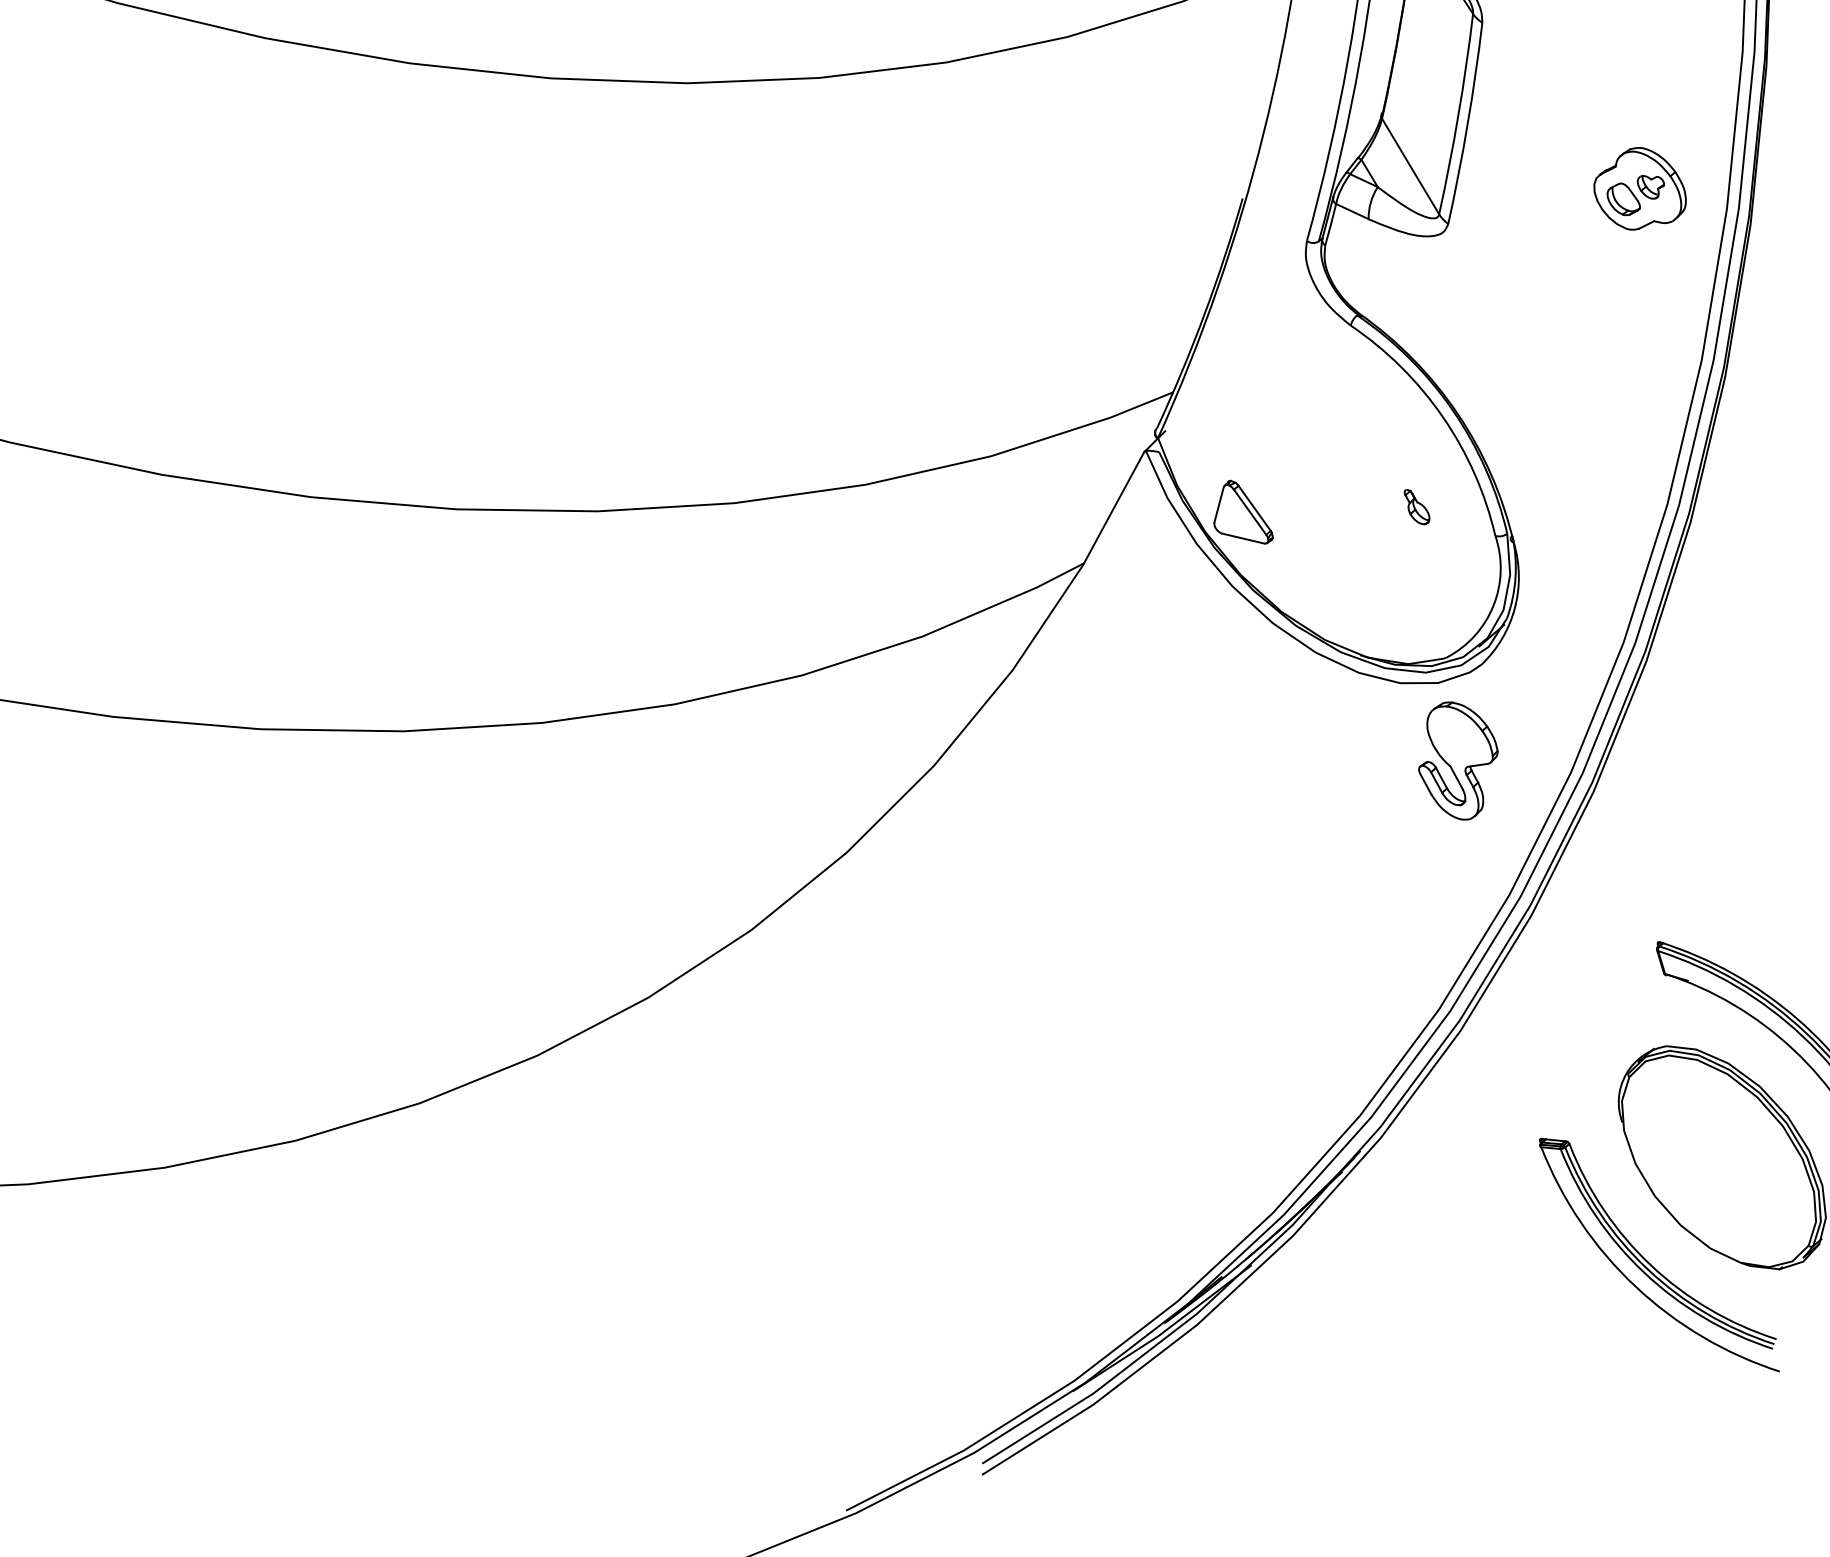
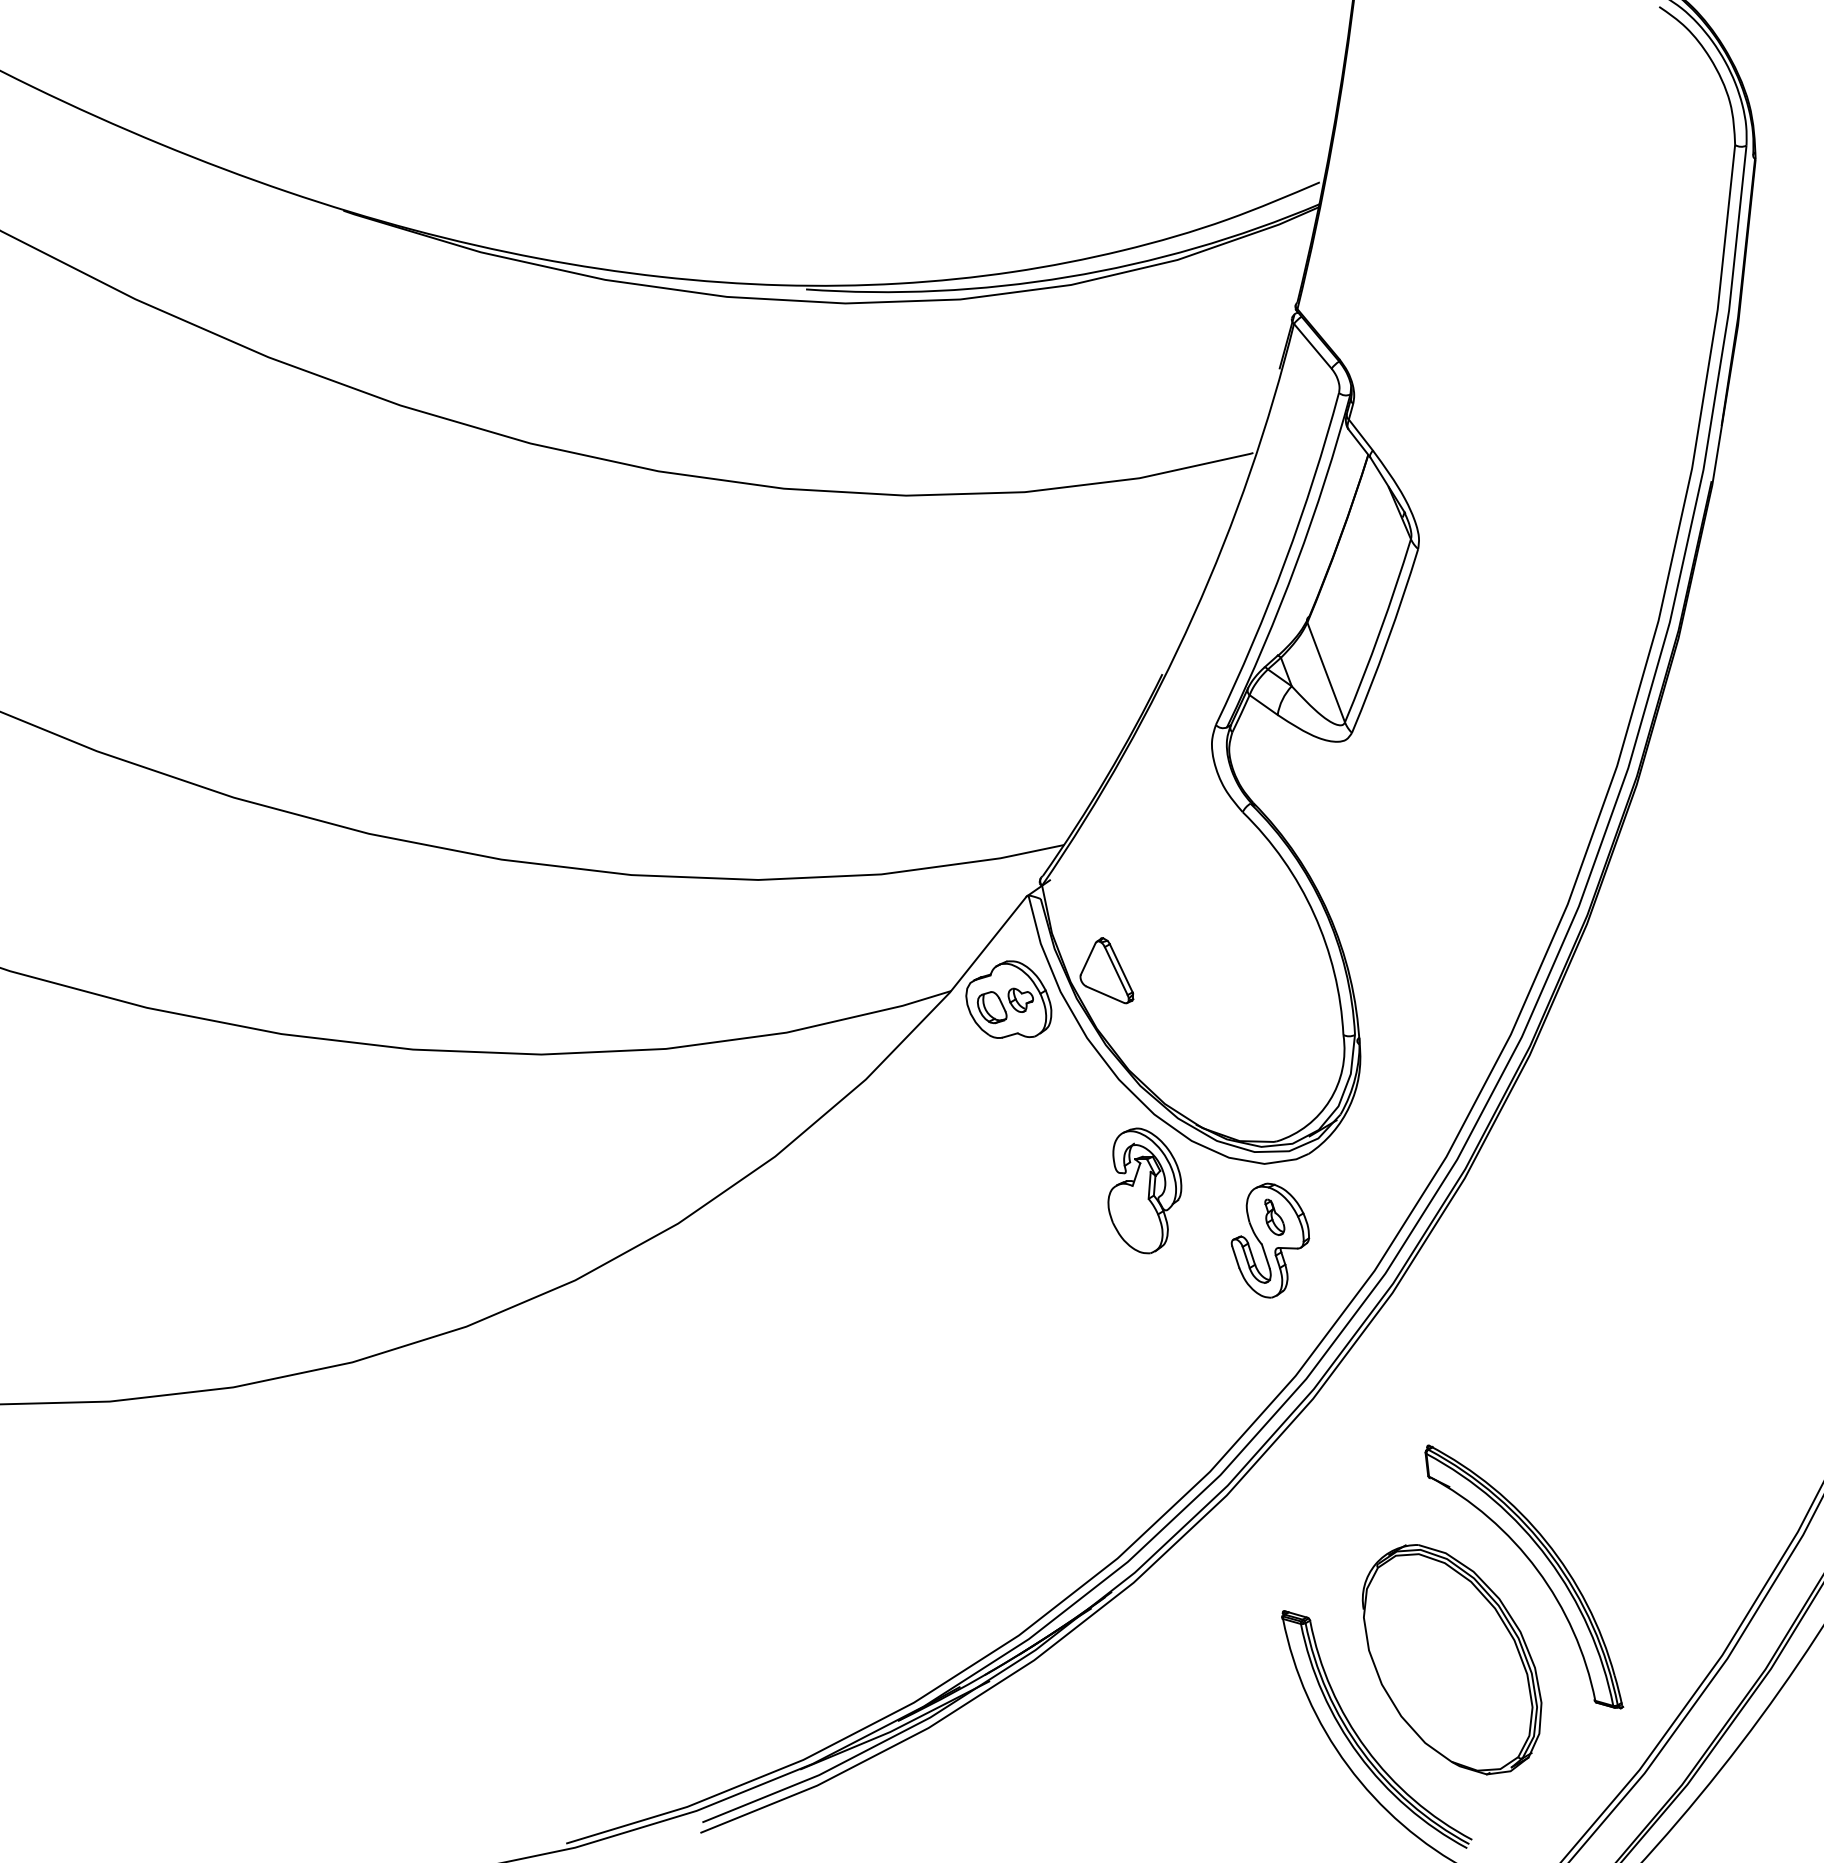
part: (1638, 188) -> (1008, 999), moved
part: (1416, 506) -> (1274, 1216), moved
part: (1319, 732) -> (1144, 1190), added

